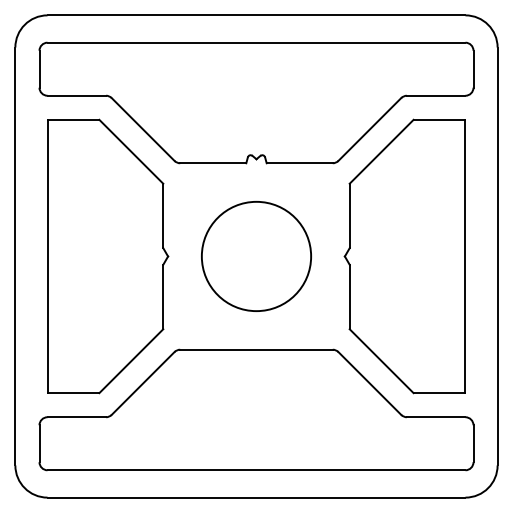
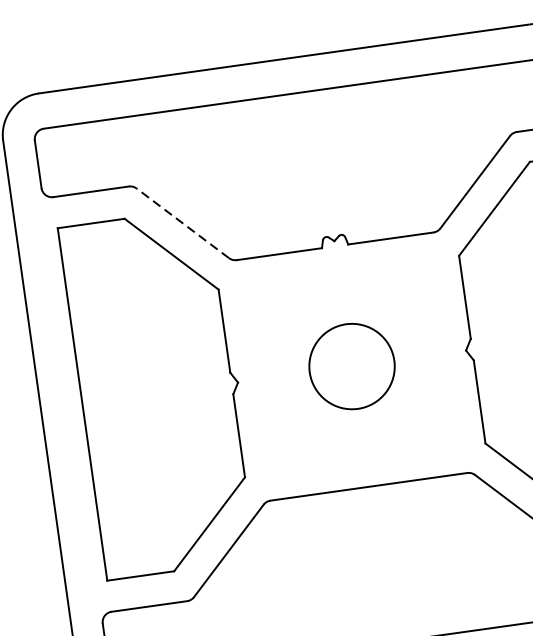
line: (142, 129) -> (182, 223), solid -> dashed
circle: (256, 256) -> (352, 366), size x0.6

